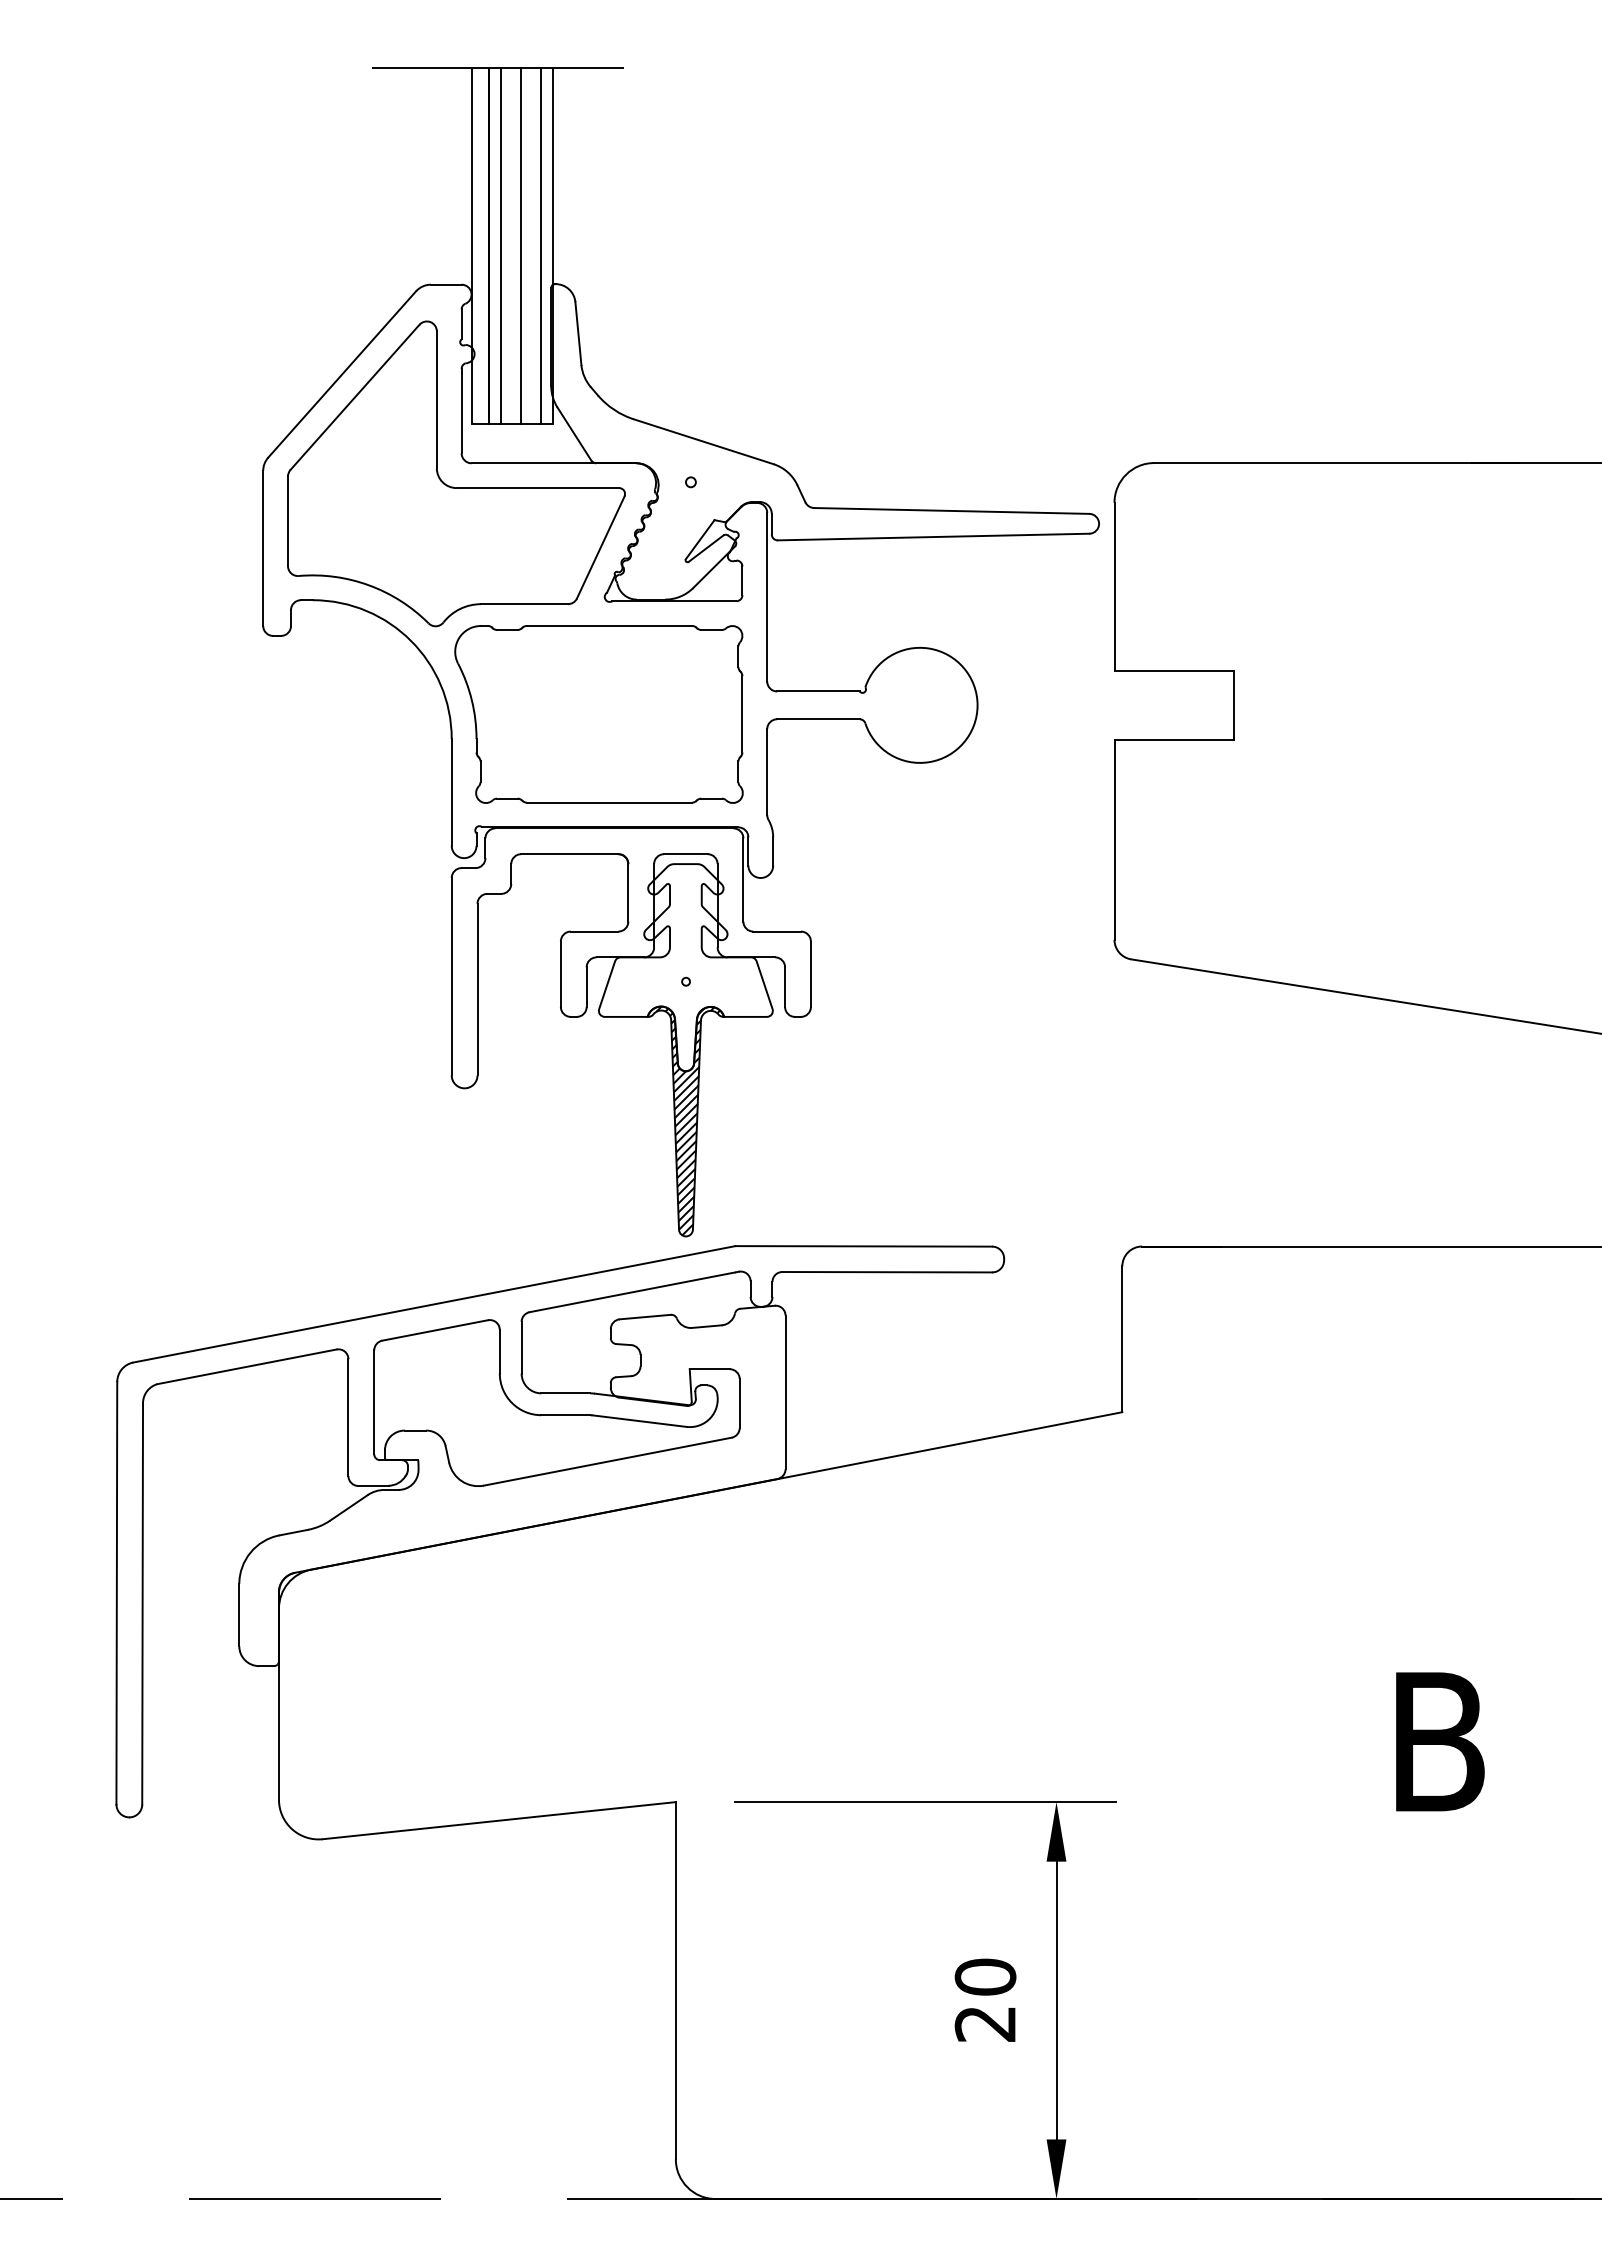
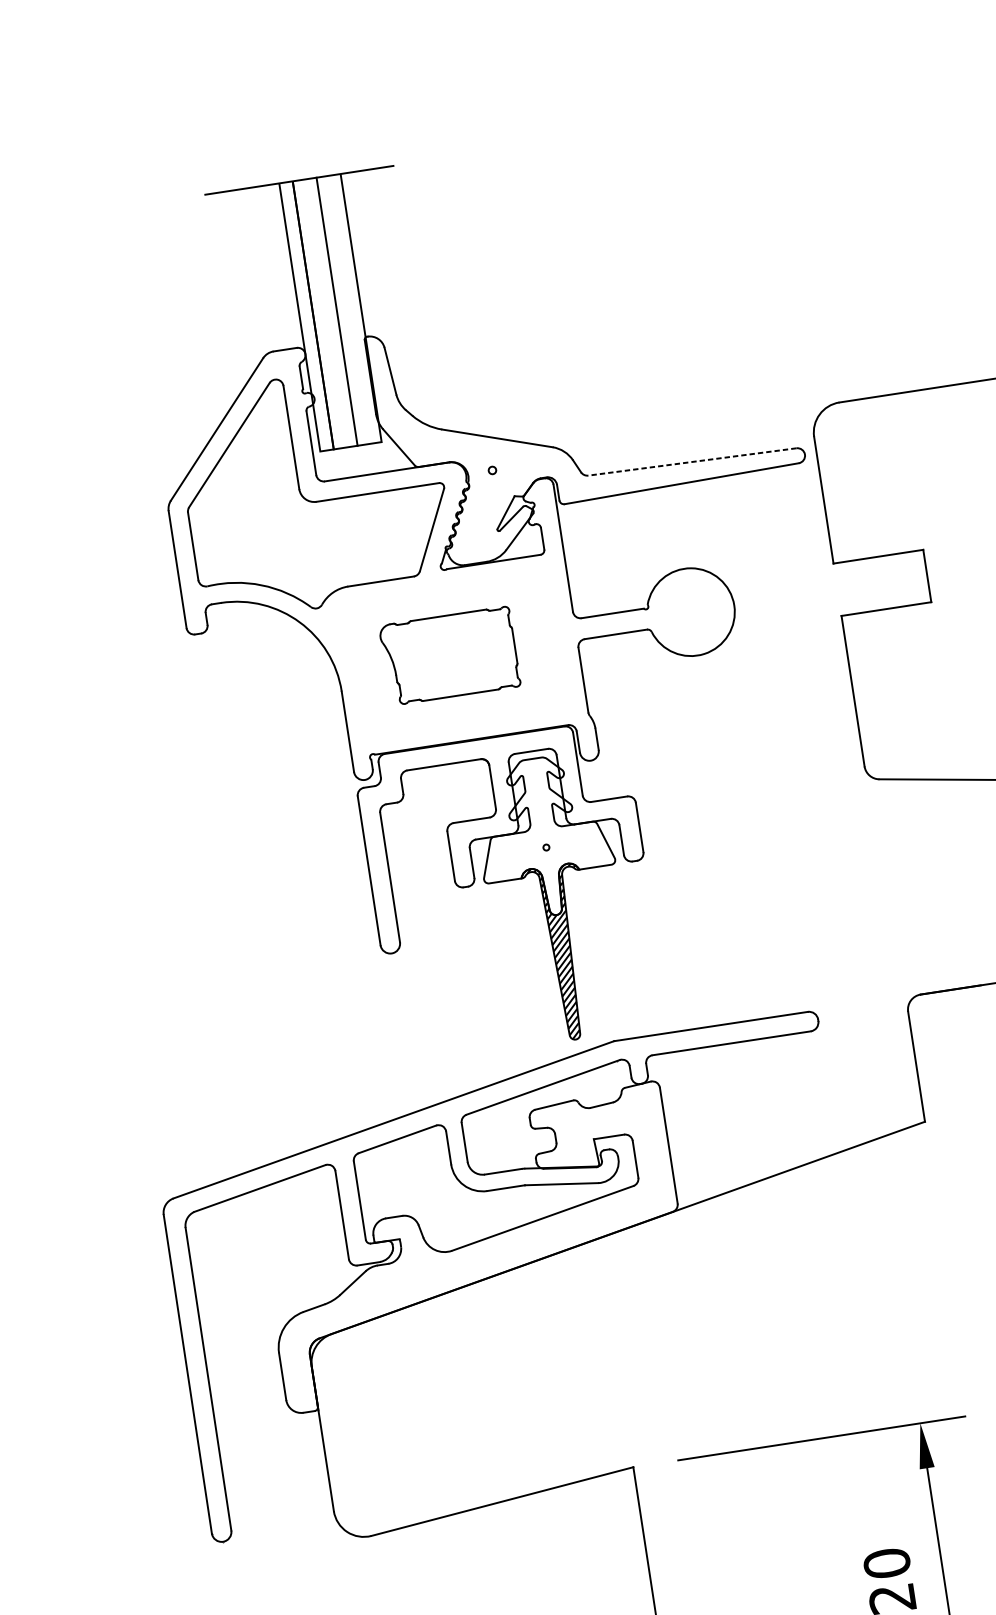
line: (501, 245) -> (322, 313), removed
line: (540, 245) -> (351, 309), removed
line: (951, 510) -> (692, 461), solid -> dashed
part: (598, 714) -> (449, 656), size x0.6

